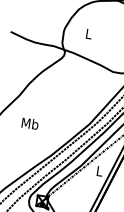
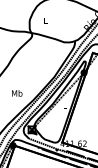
text: (30, 123) -> (17, 93), moved

